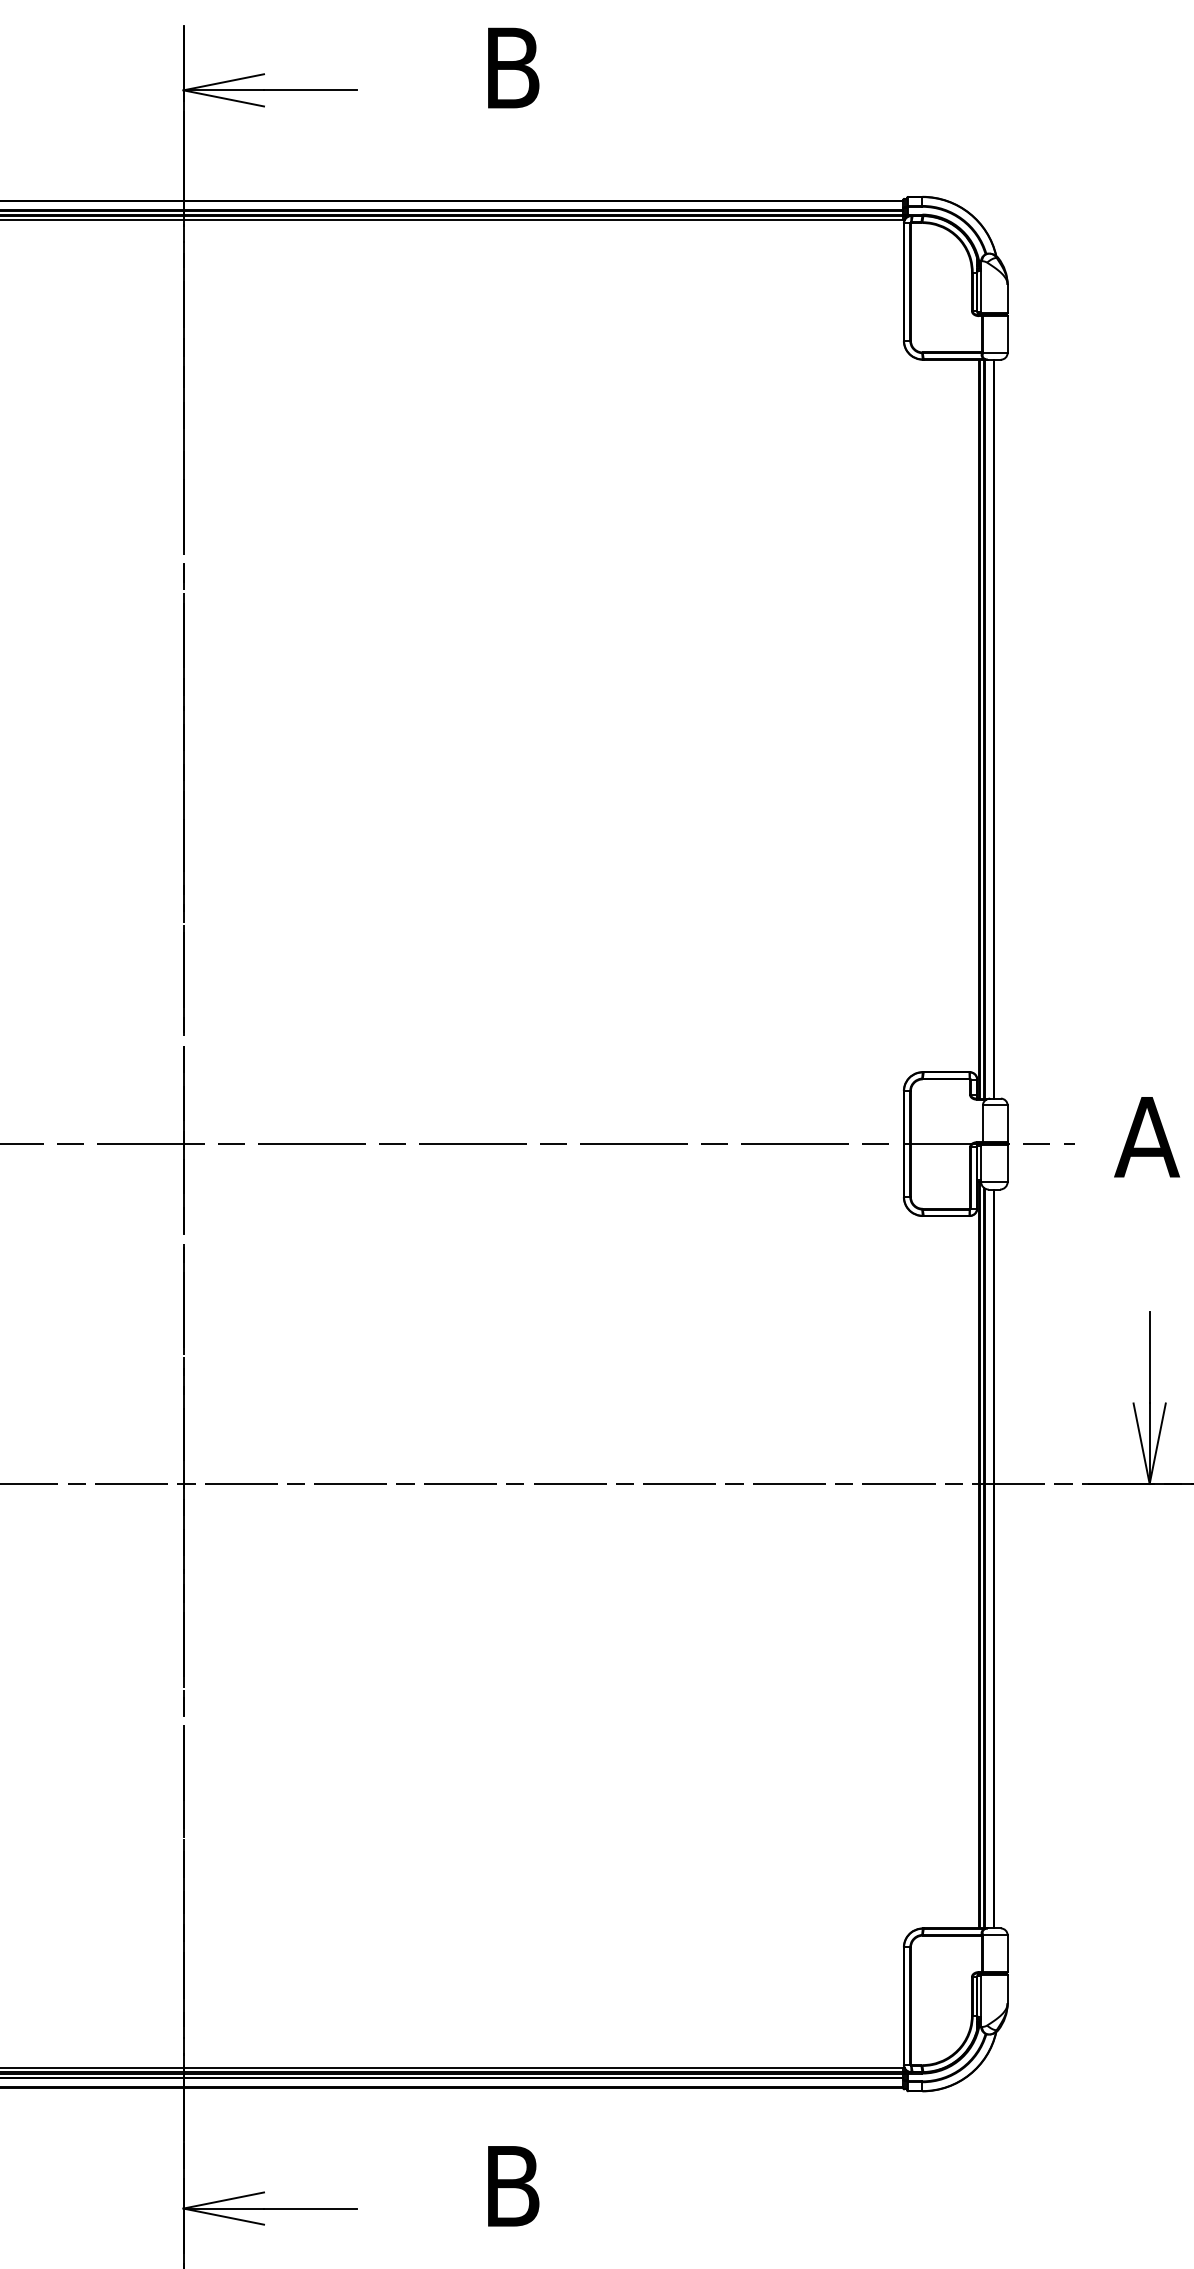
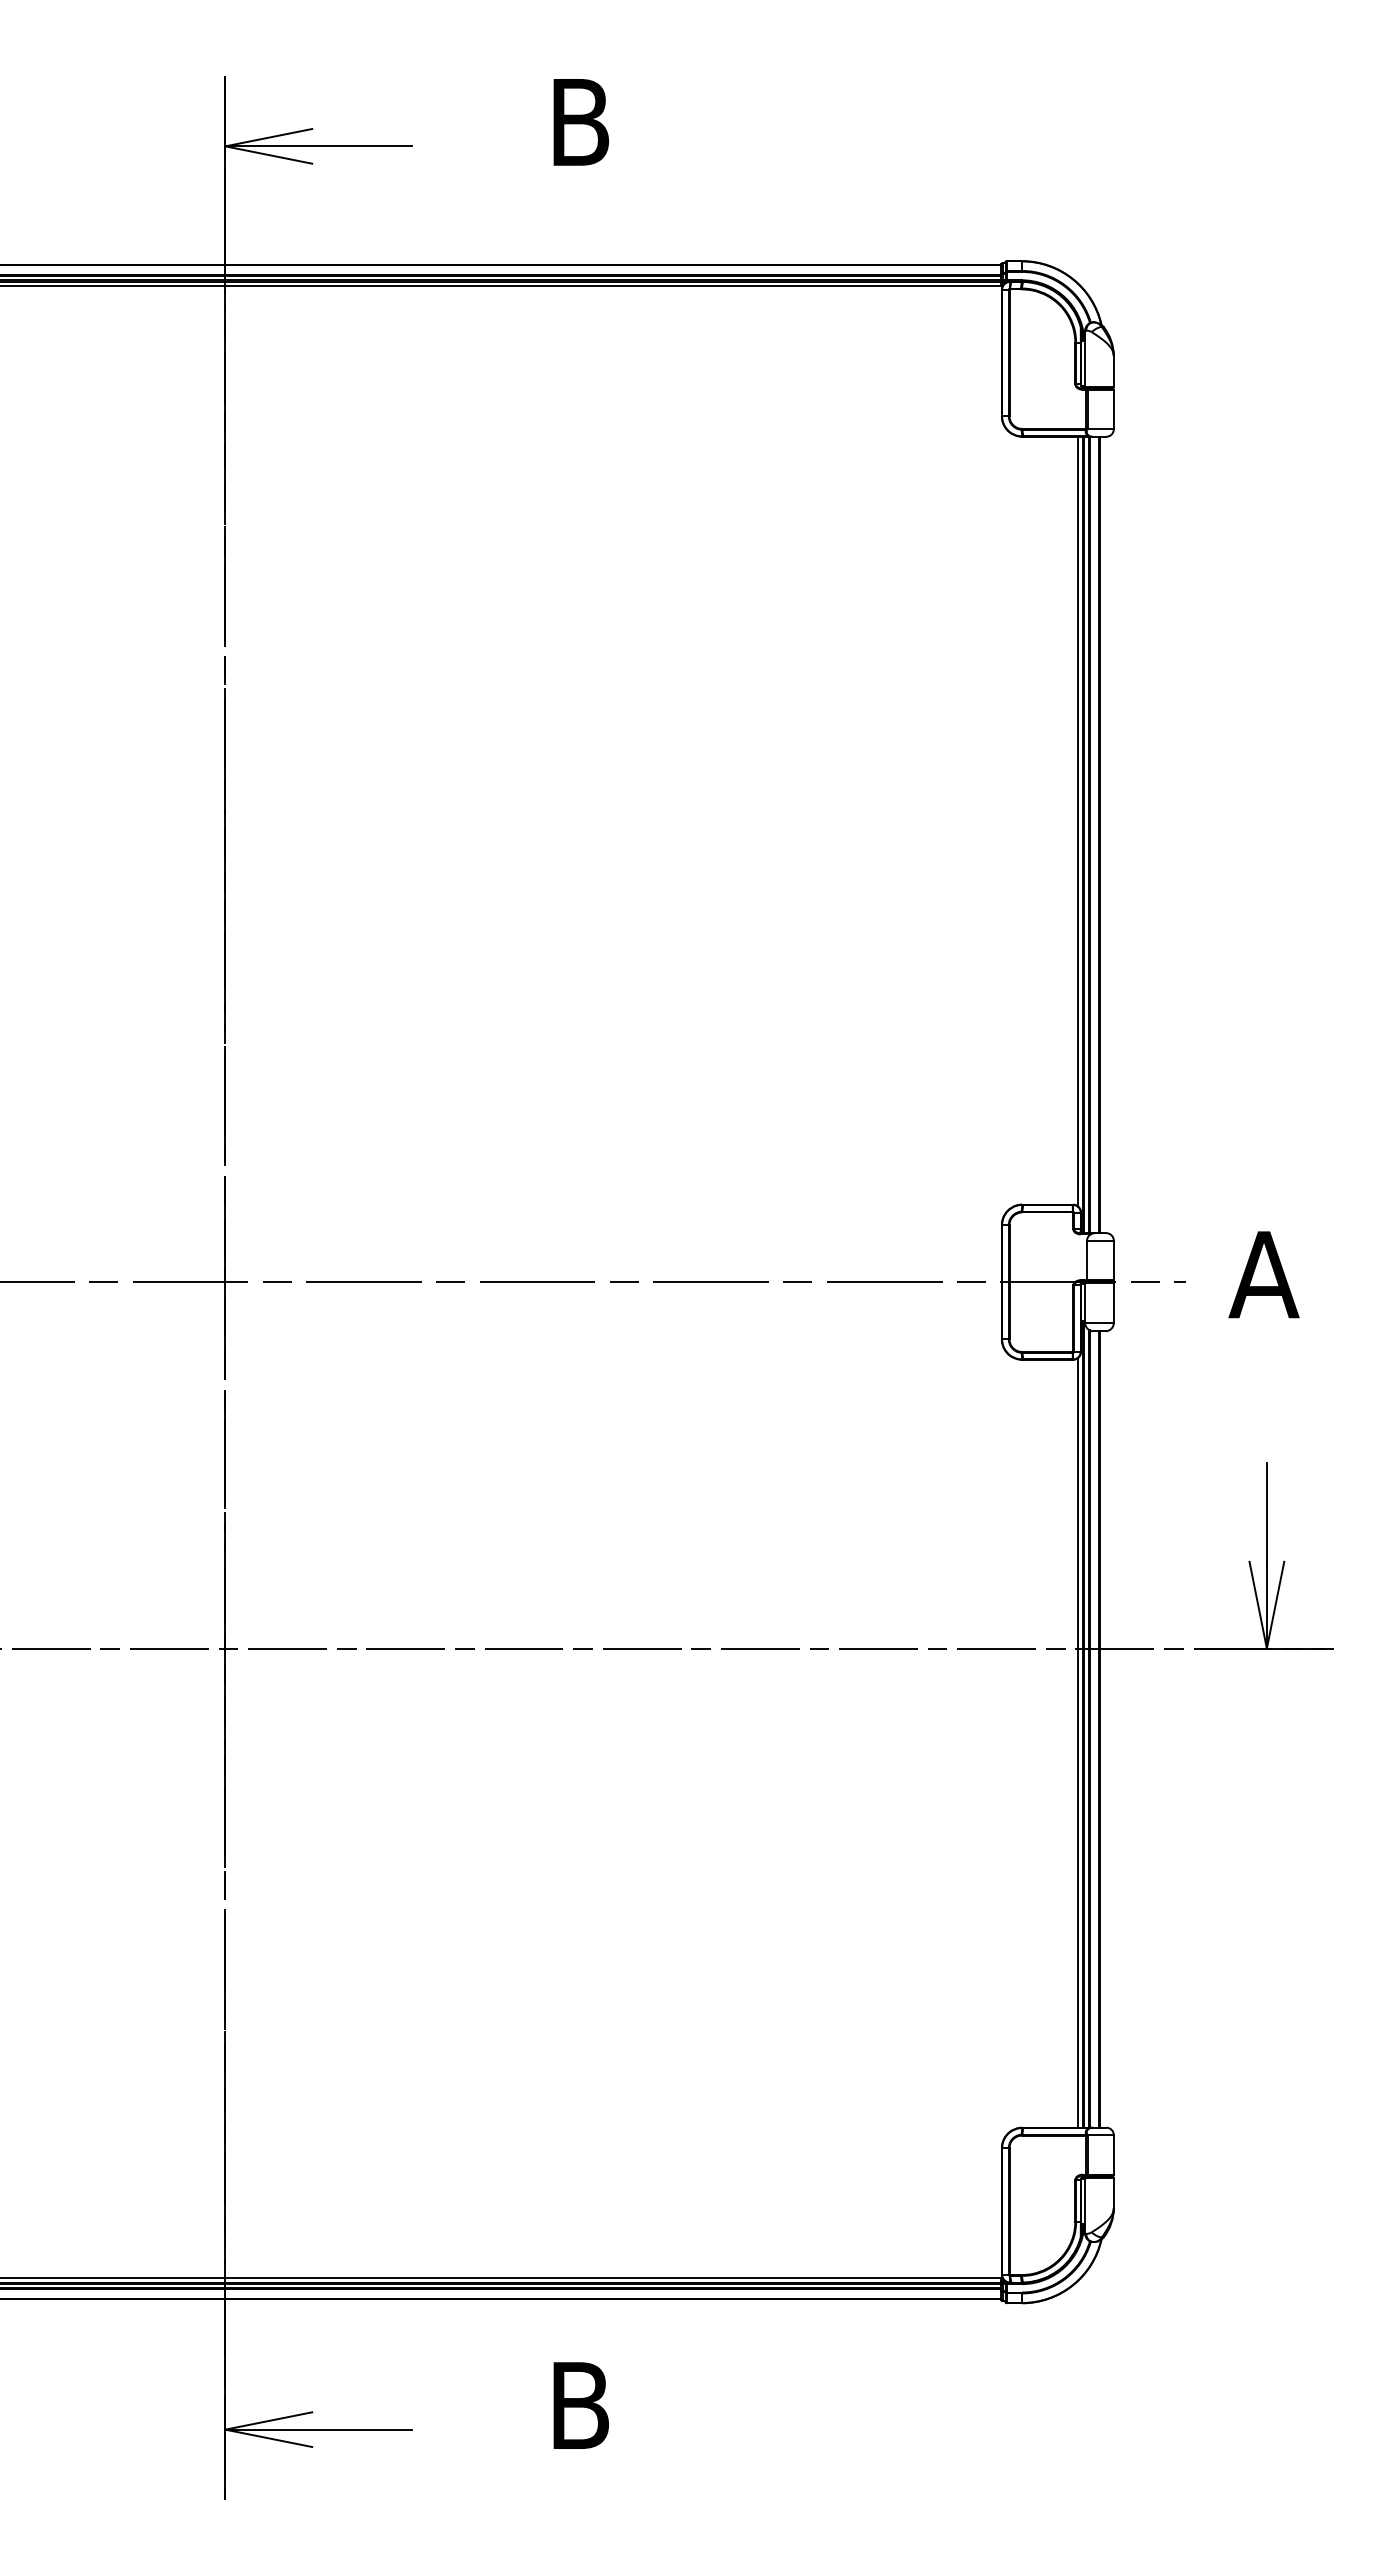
line: (974, 716) -> (1078, 821), added
line: (974, 1571) -> (1078, 1742), added

